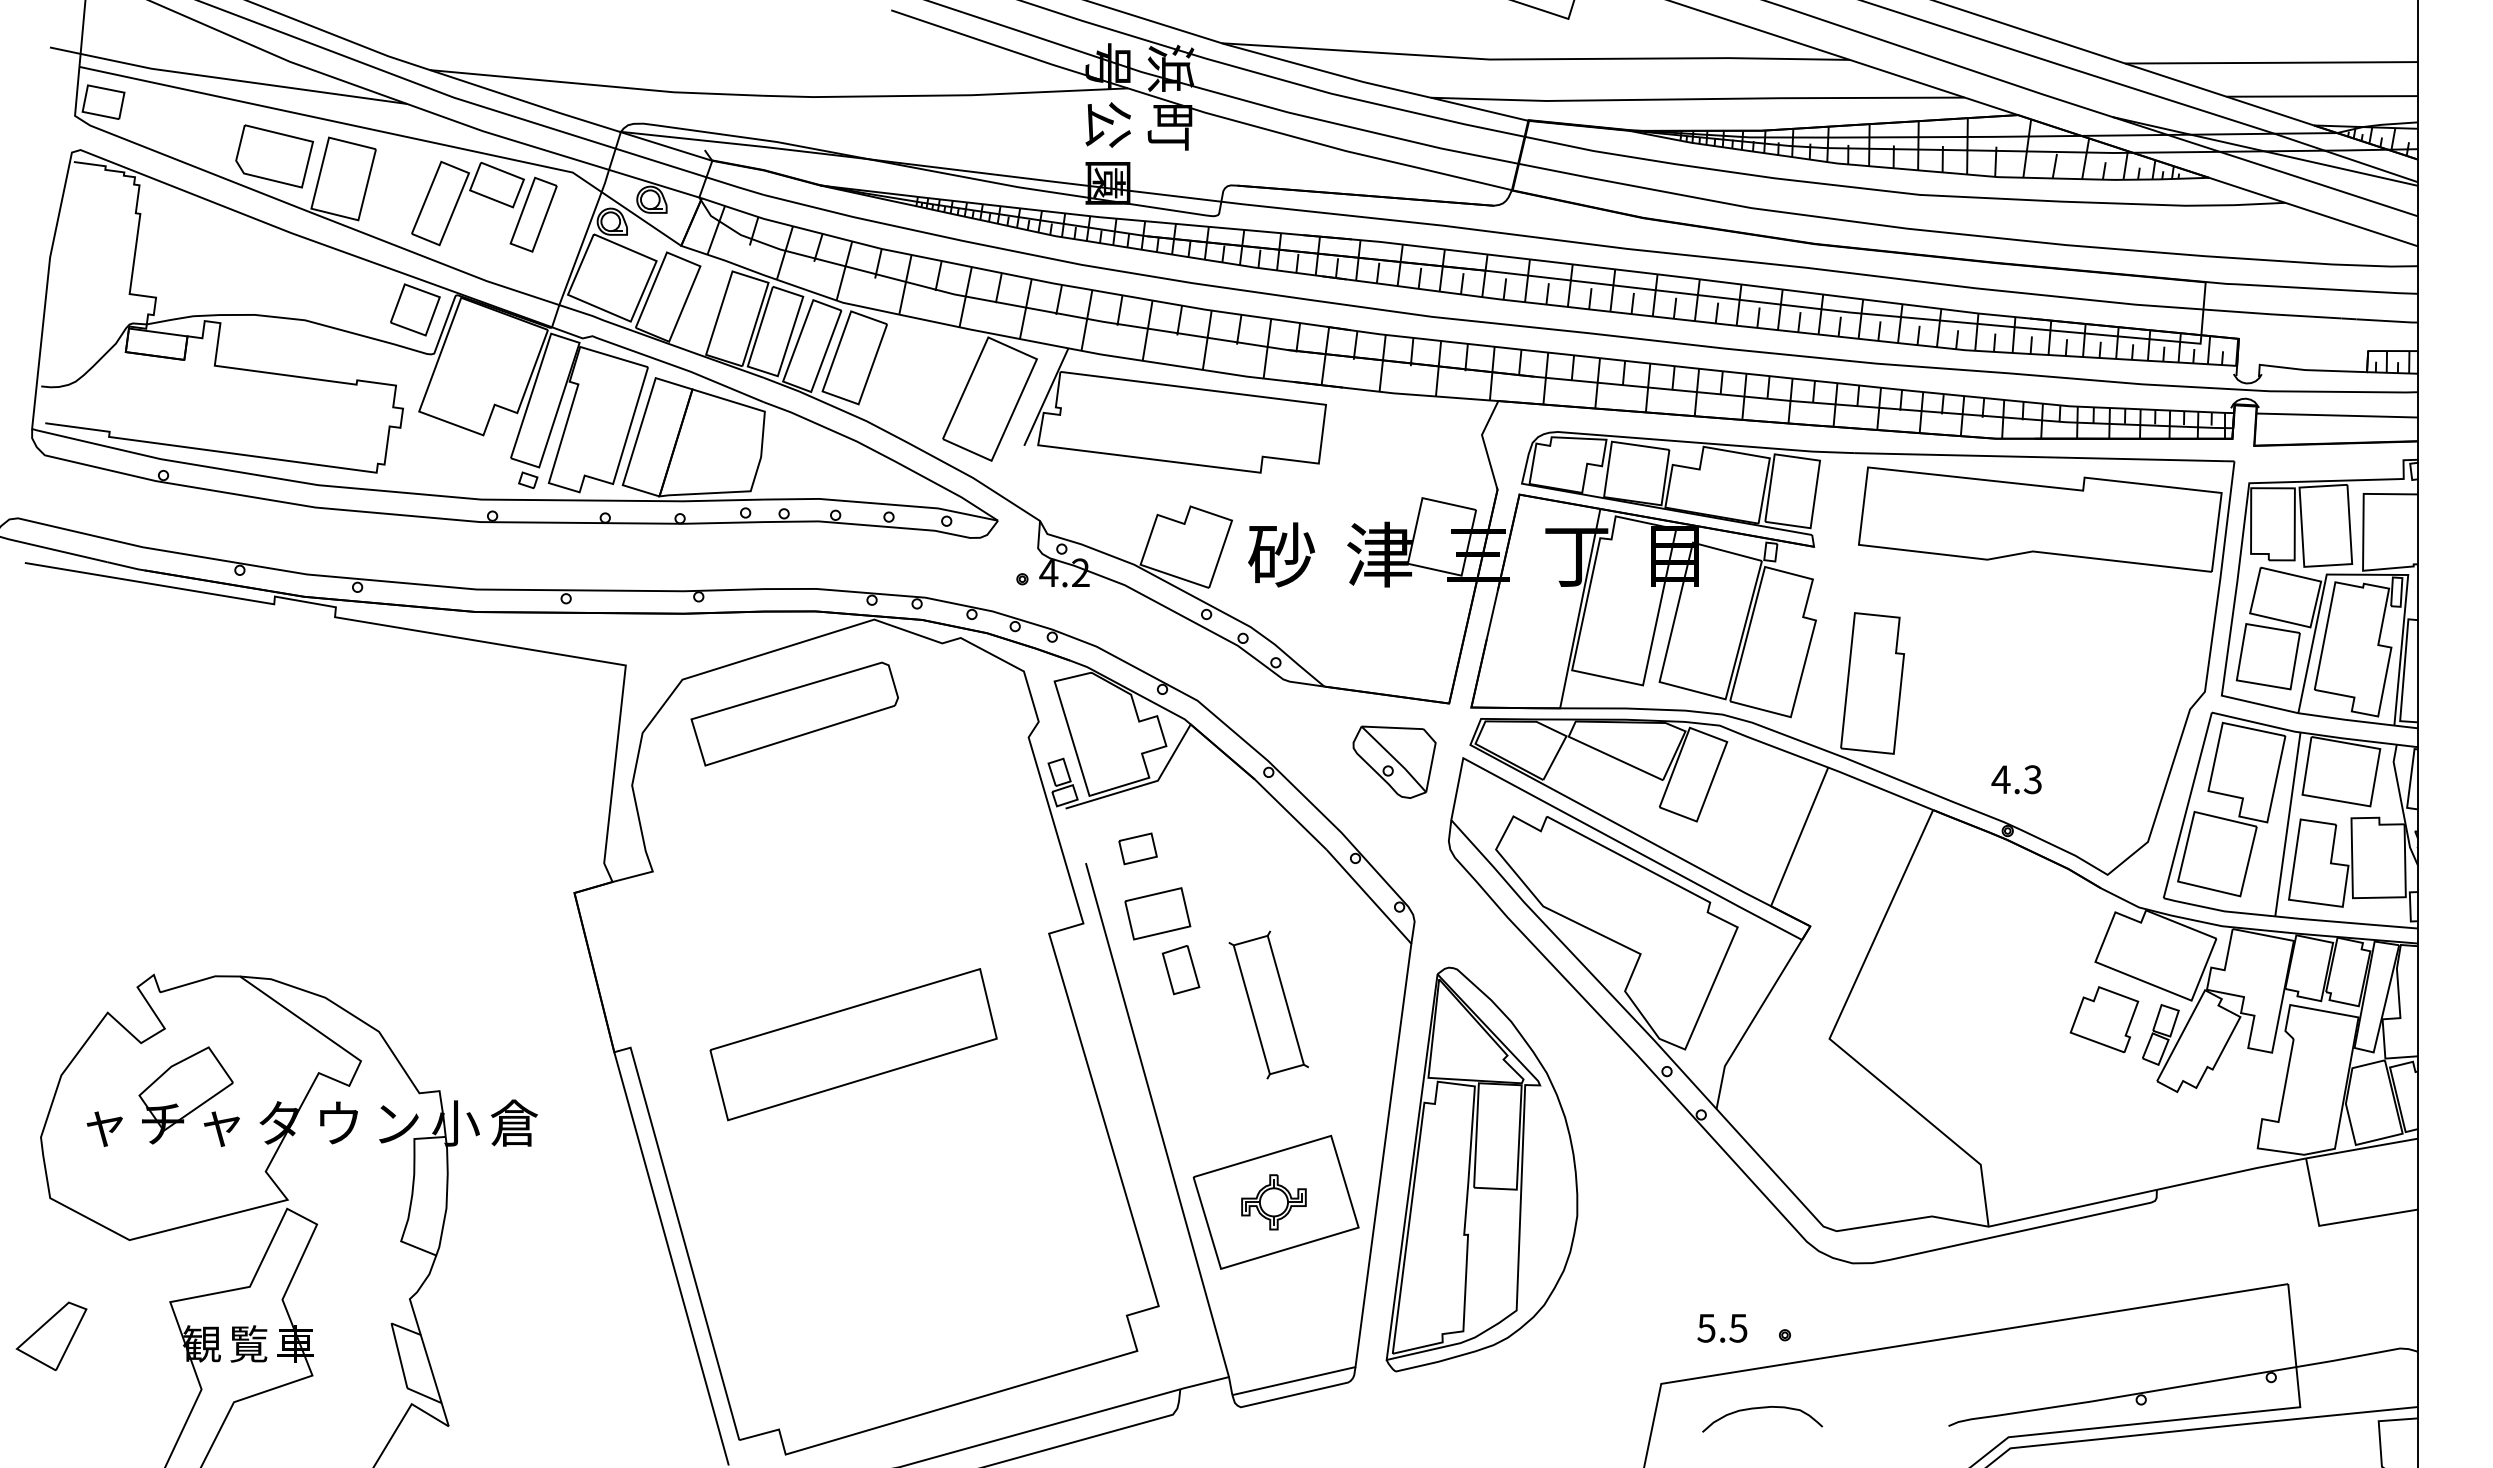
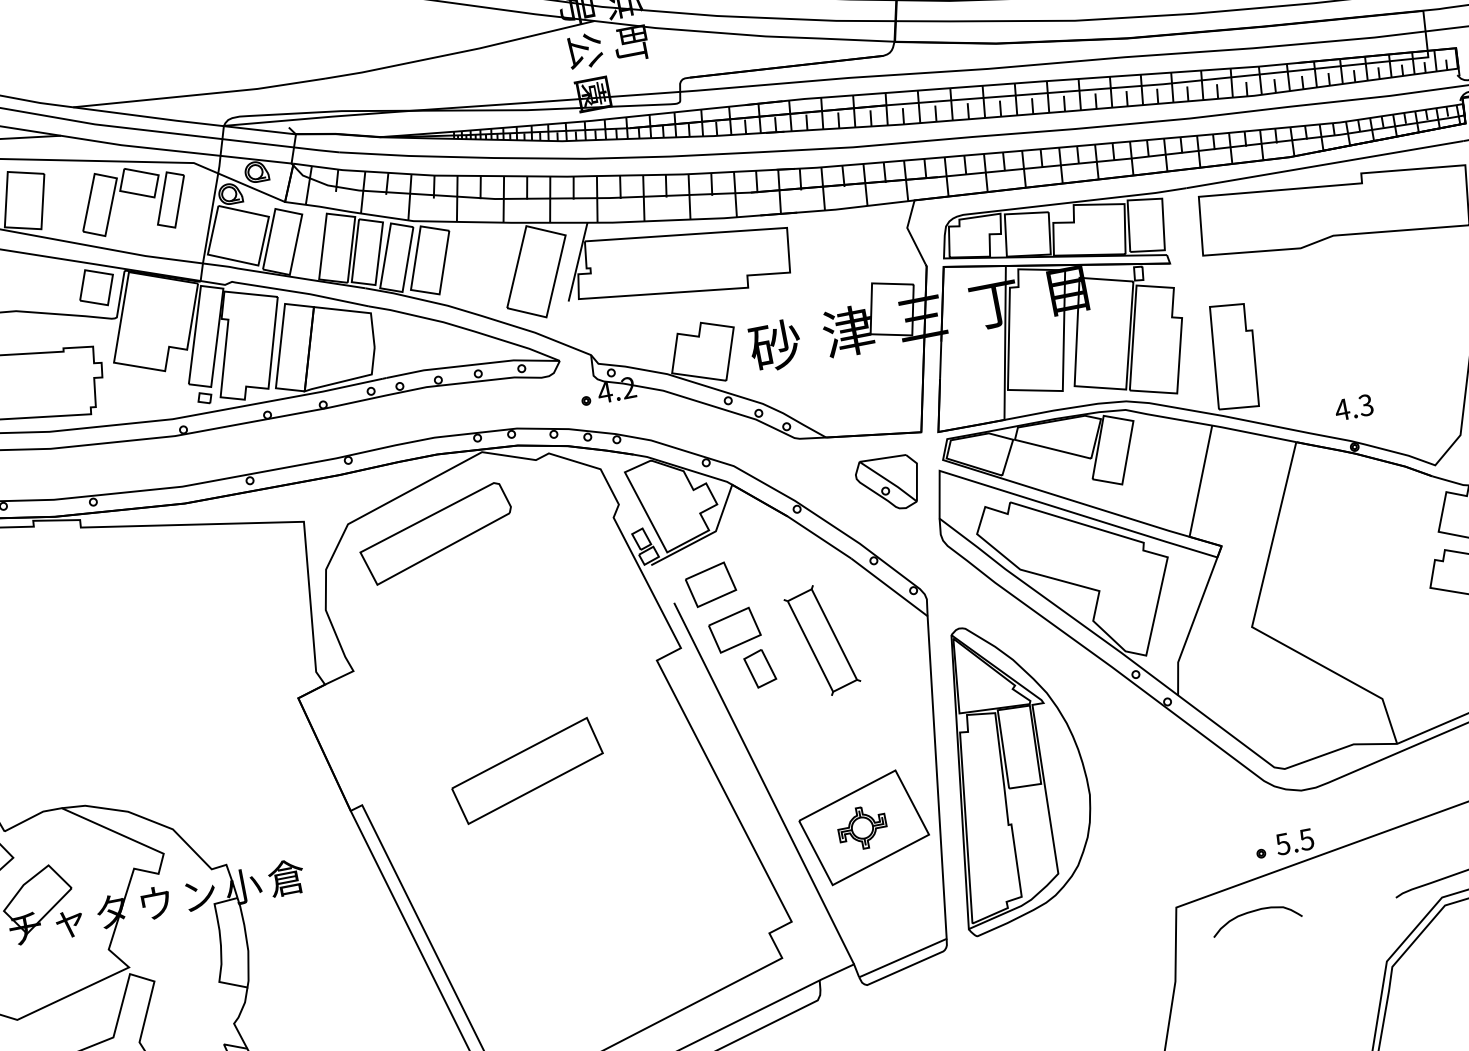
part: (1137, 848) -> (710, 584), size x1.67
part: (1268, 1004) -> (822, 640), moved
part: (853, 1044) -> (527, 770), size x0.71
text: (1722, 1328) -> (1294, 842), moved

